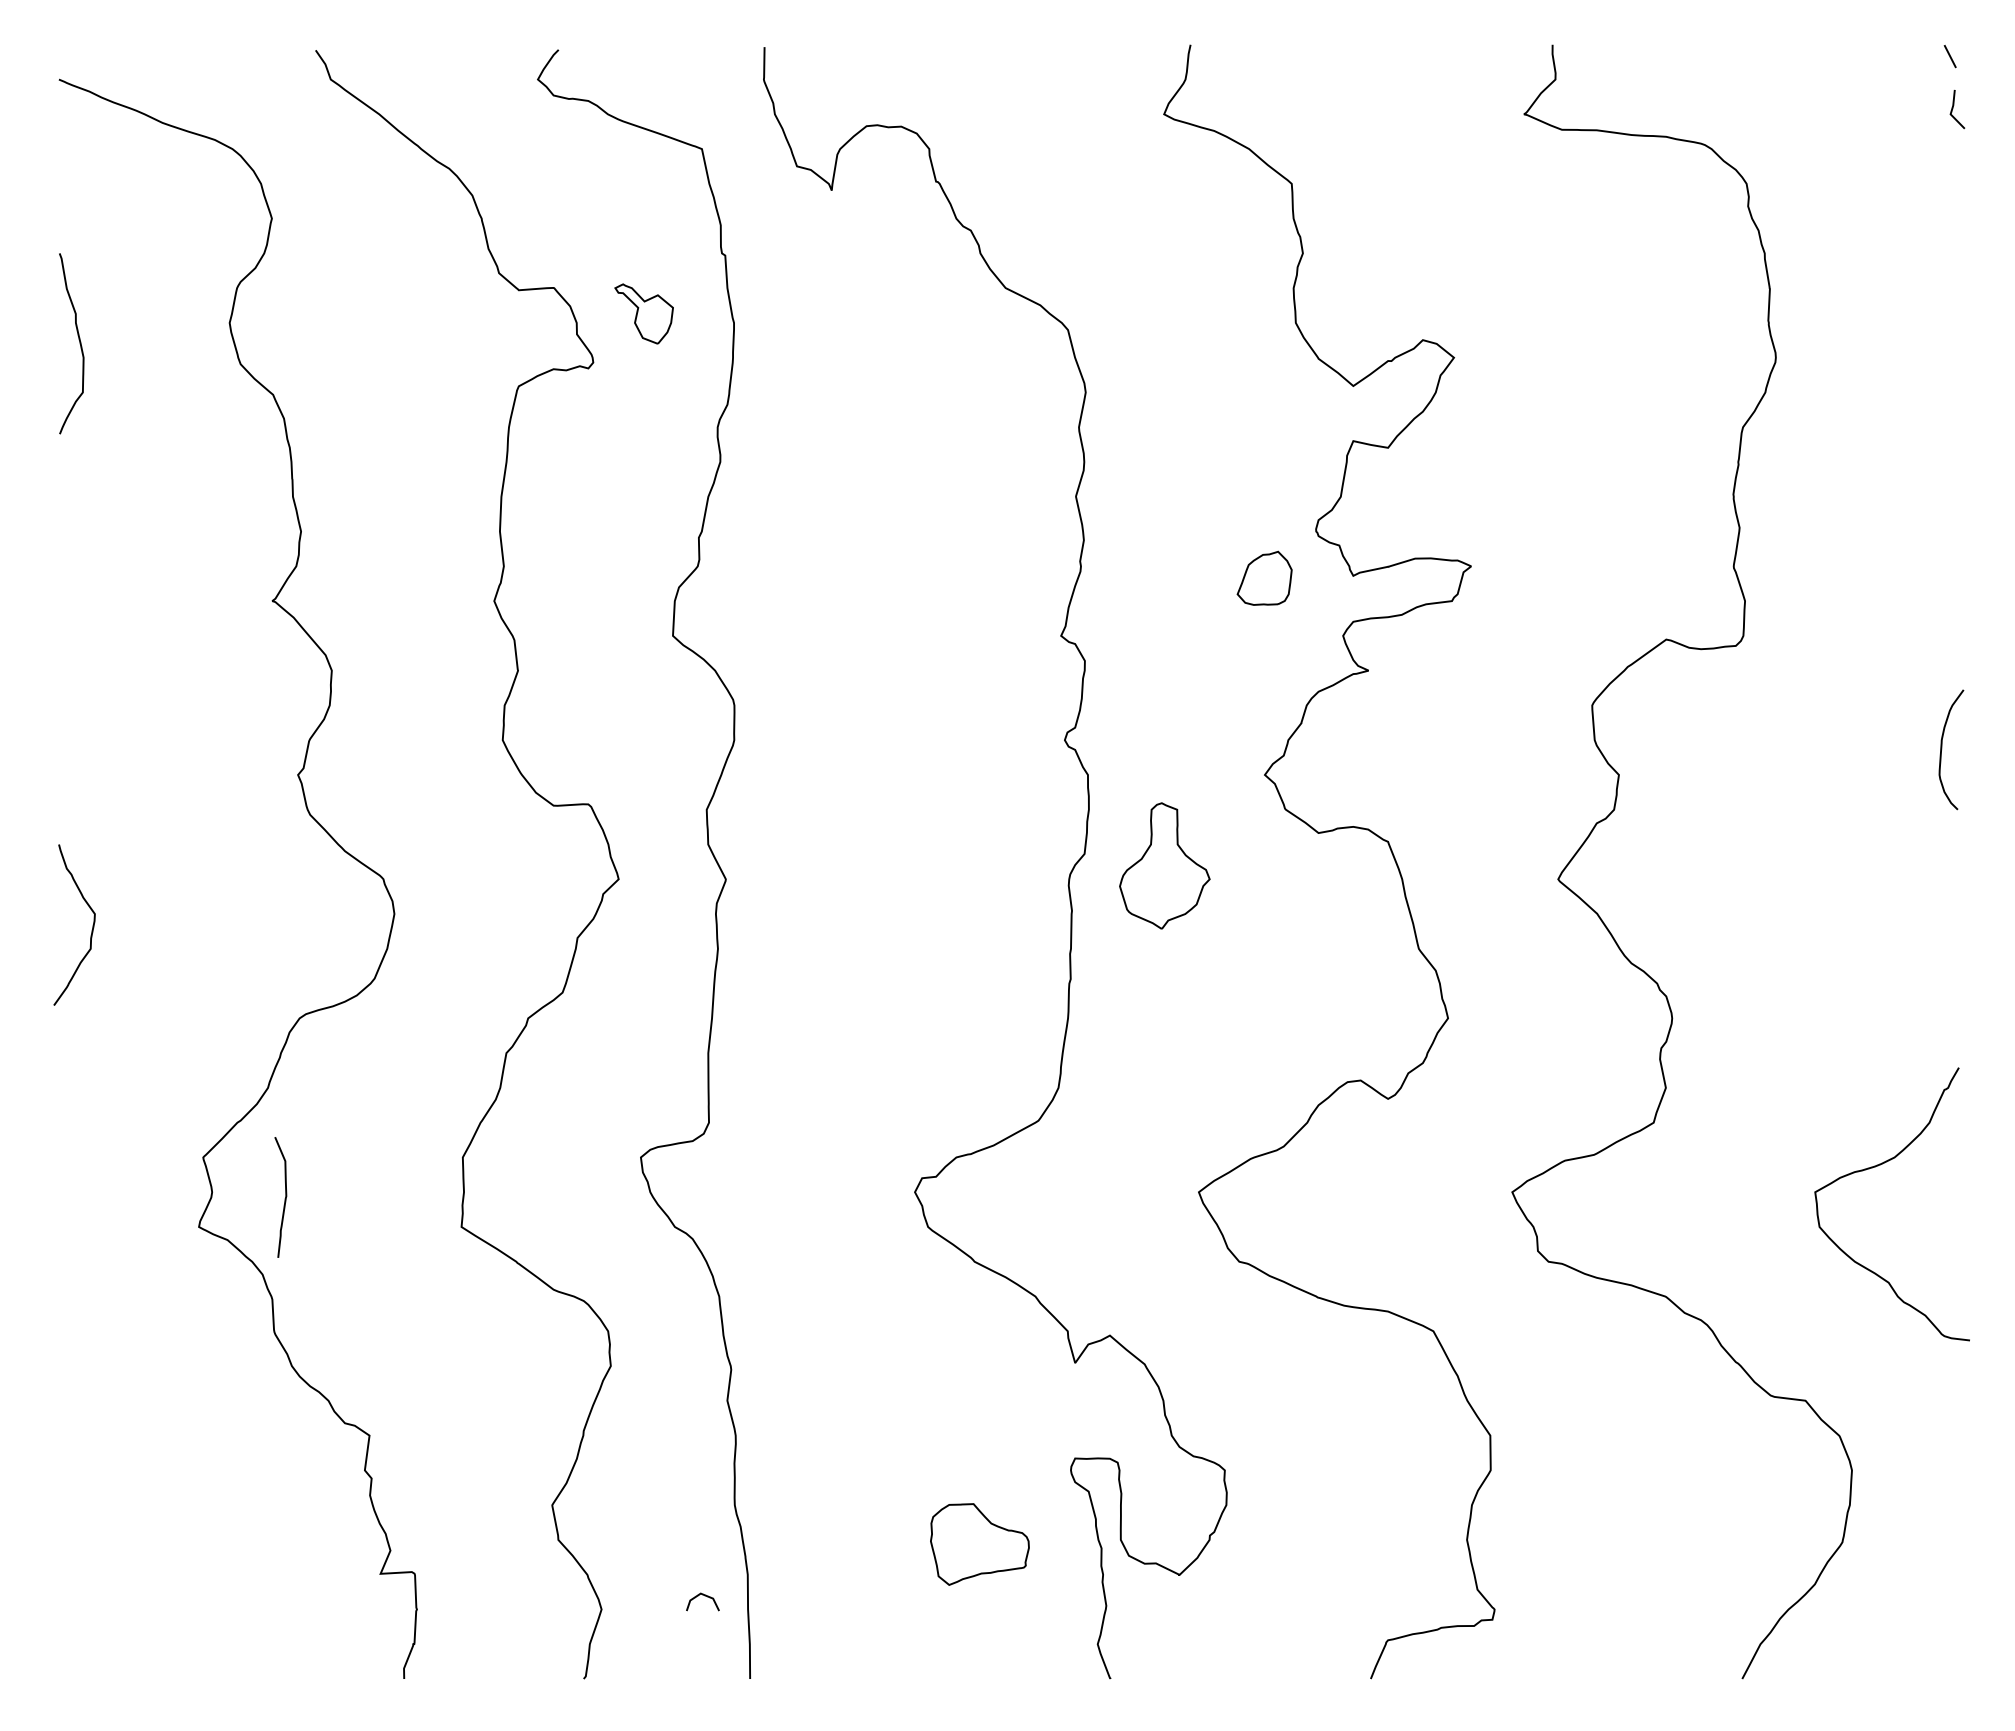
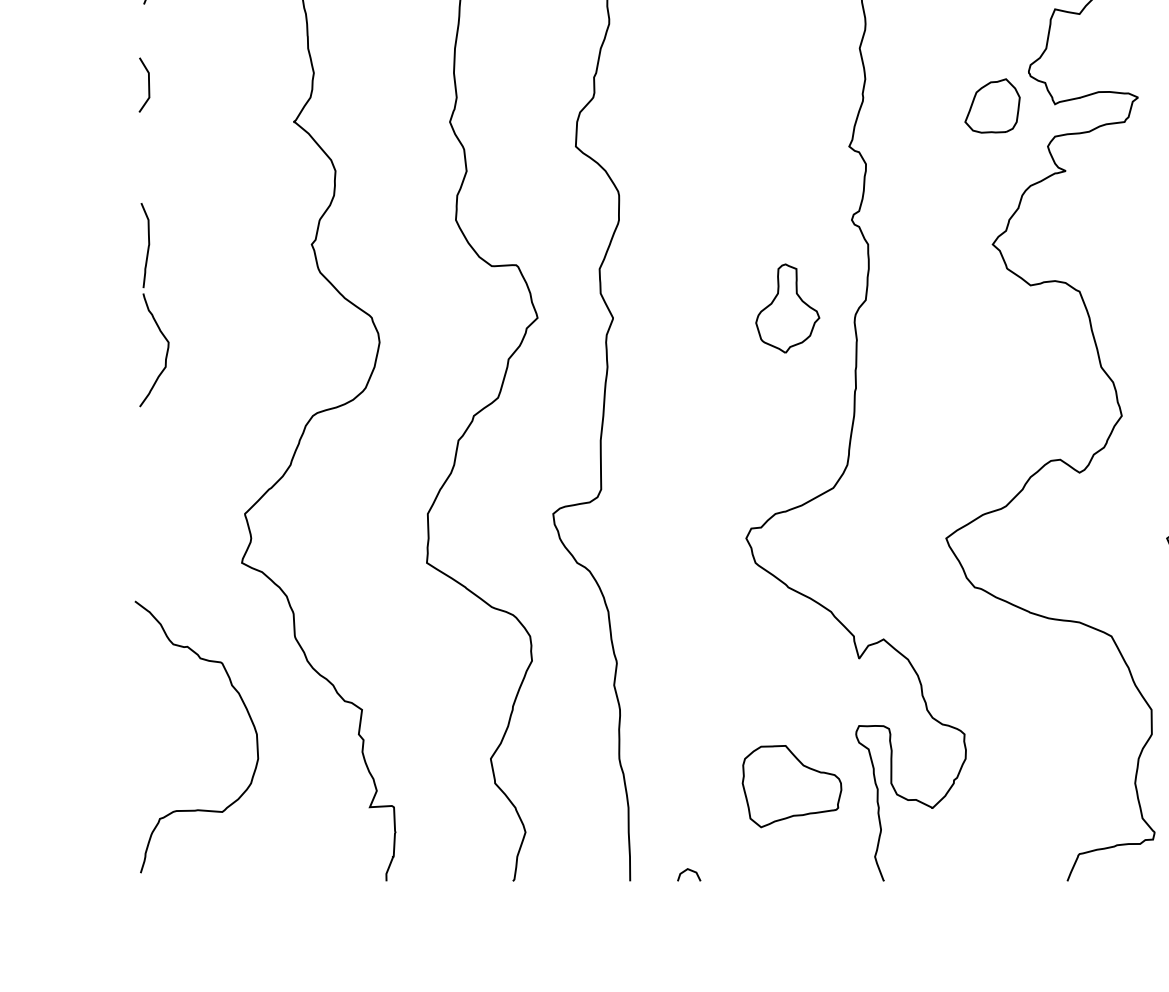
curve: (66, 548) -> (148, 84), added
part: (1264, 578) -> (992, 106), size x1.43
part: (1164, 865) -> (787, 308), moved
curve: (284, 1198) -> (147, 246), moved
curve: (207, 1441) -> (247, 714), added
part: (979, 1544) -> (791, 786), size x1.43
line: (704, 1596) -> (690, 871), moved

